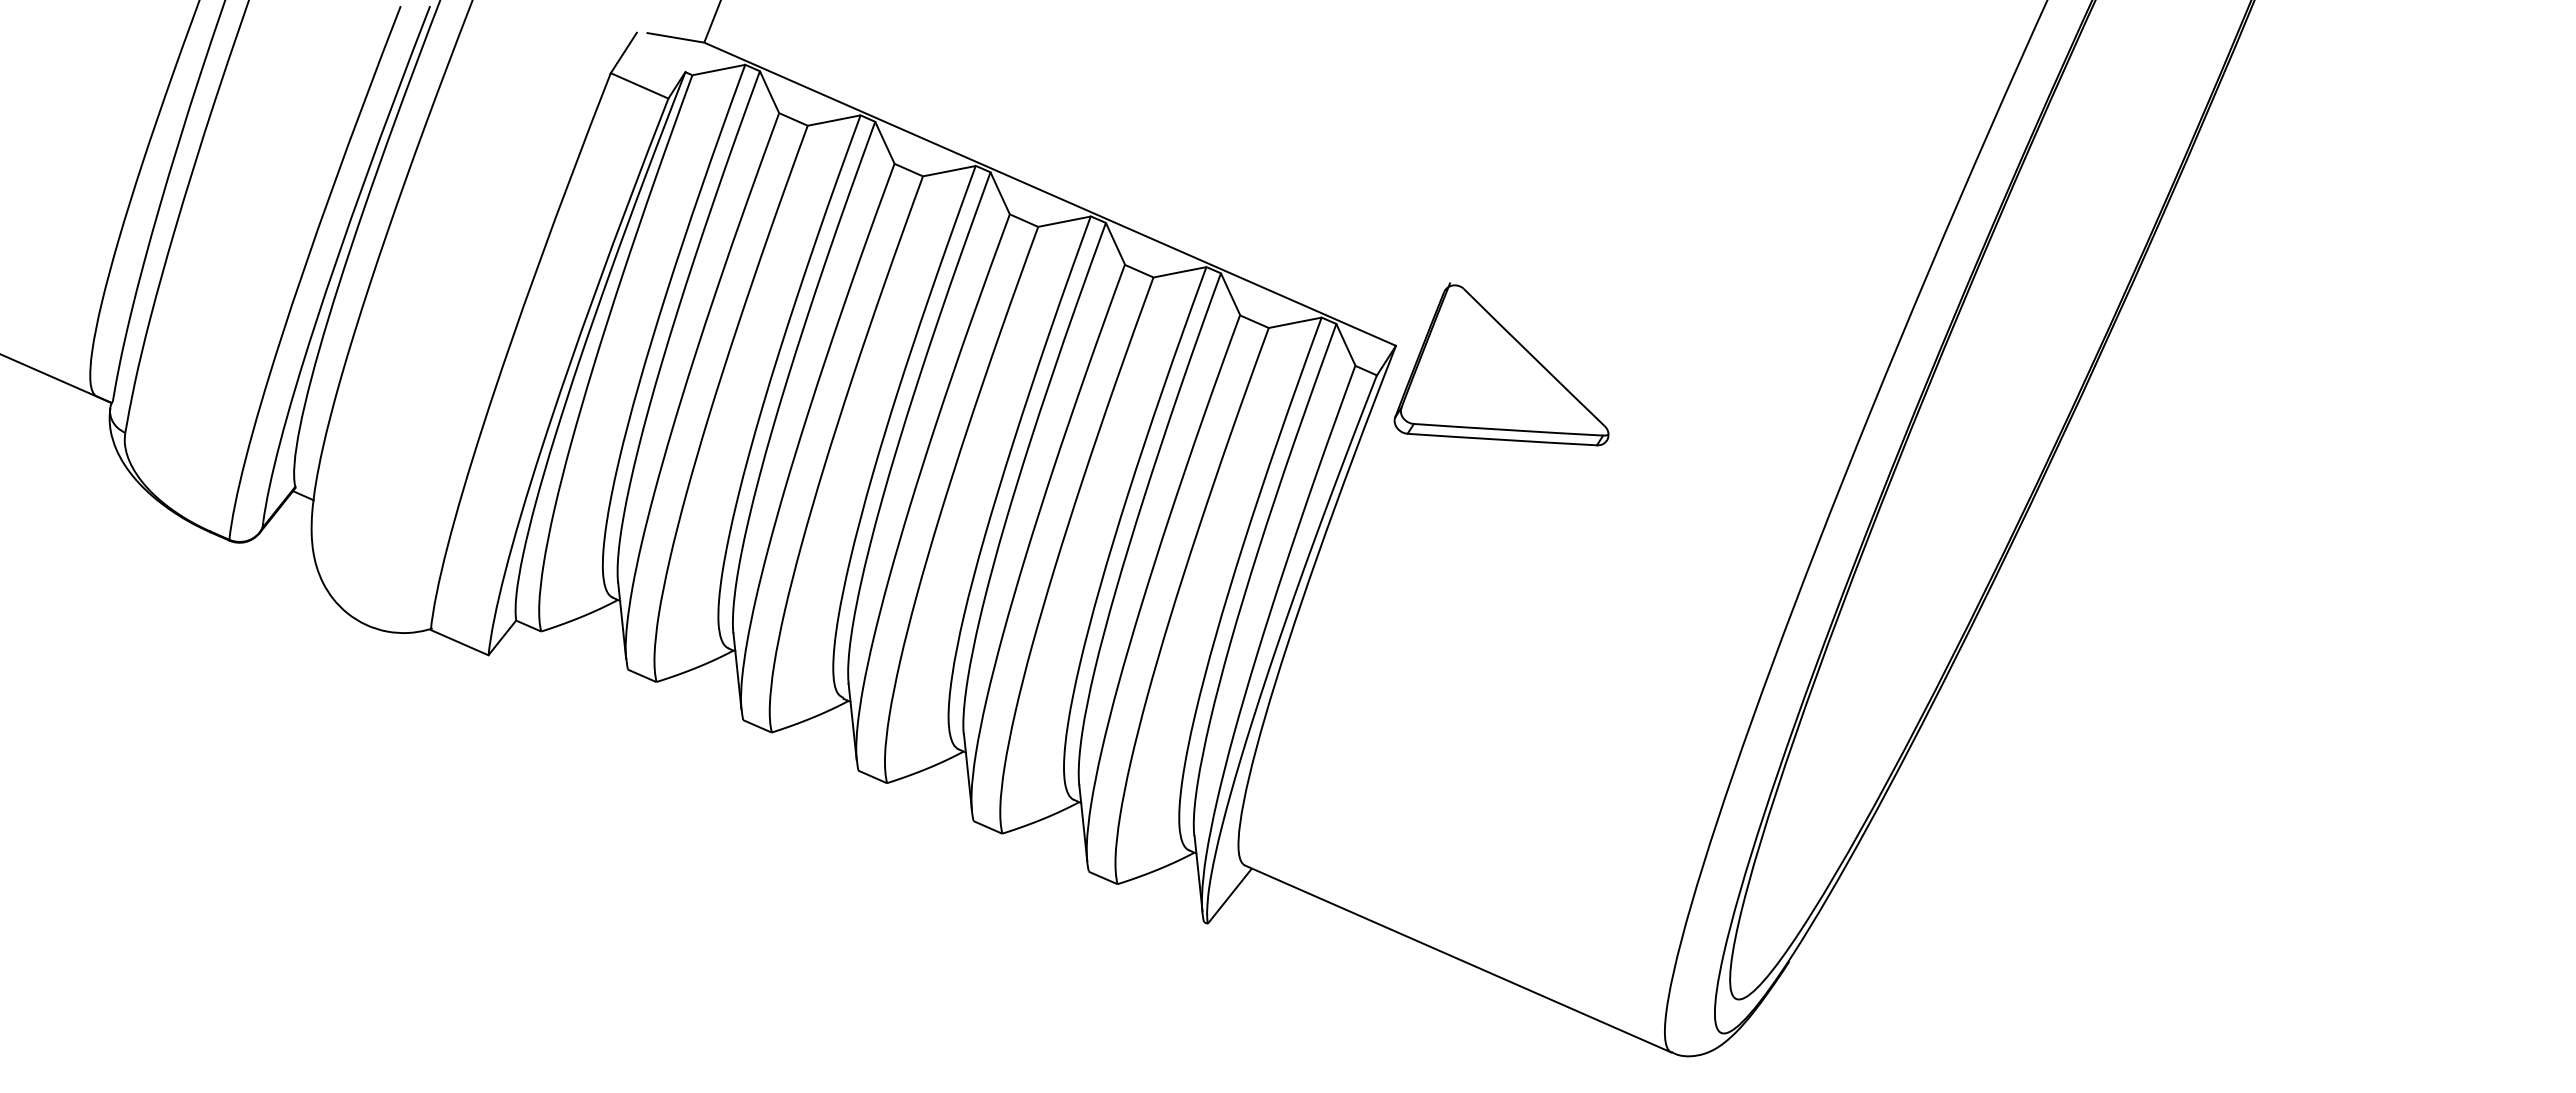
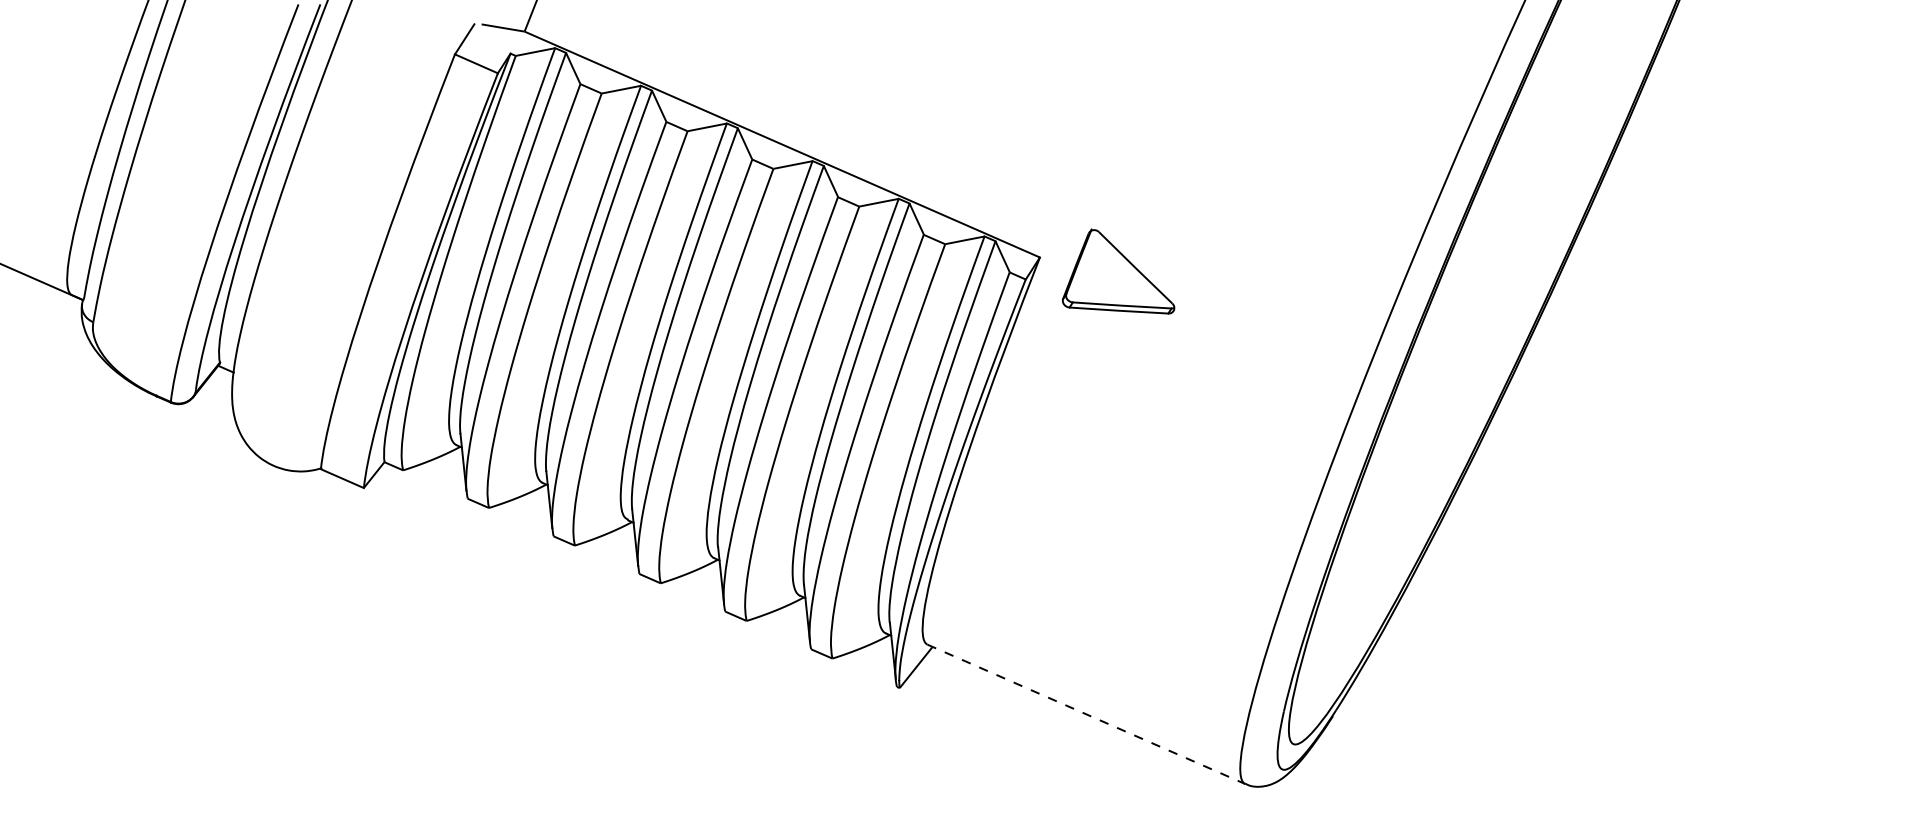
part: (1501, 364) -> (1118, 271), size x0.7
line: (1458, 959) -> (1086, 714), solid -> dashed

